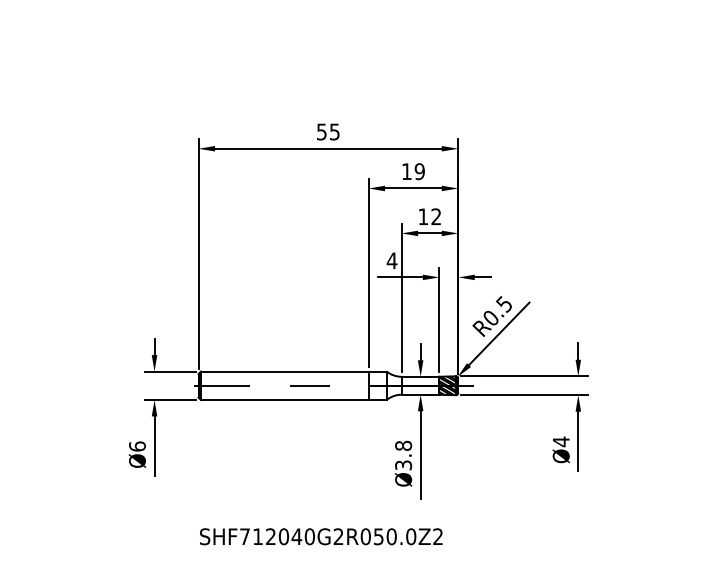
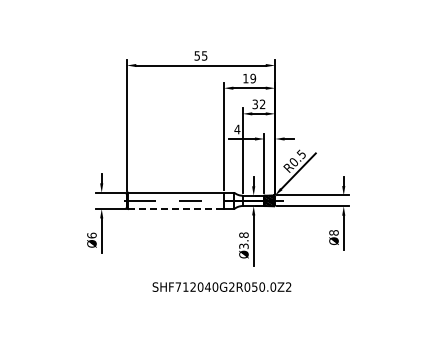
text: (422, 217) -> (254, 104), 12 -> 32
line: (285, 399) -> (176, 208), solid -> dashed
text: (560, 441) -> (333, 232), Ø4 -> Ø8
text: (320, 535) -> (221, 286), moved

